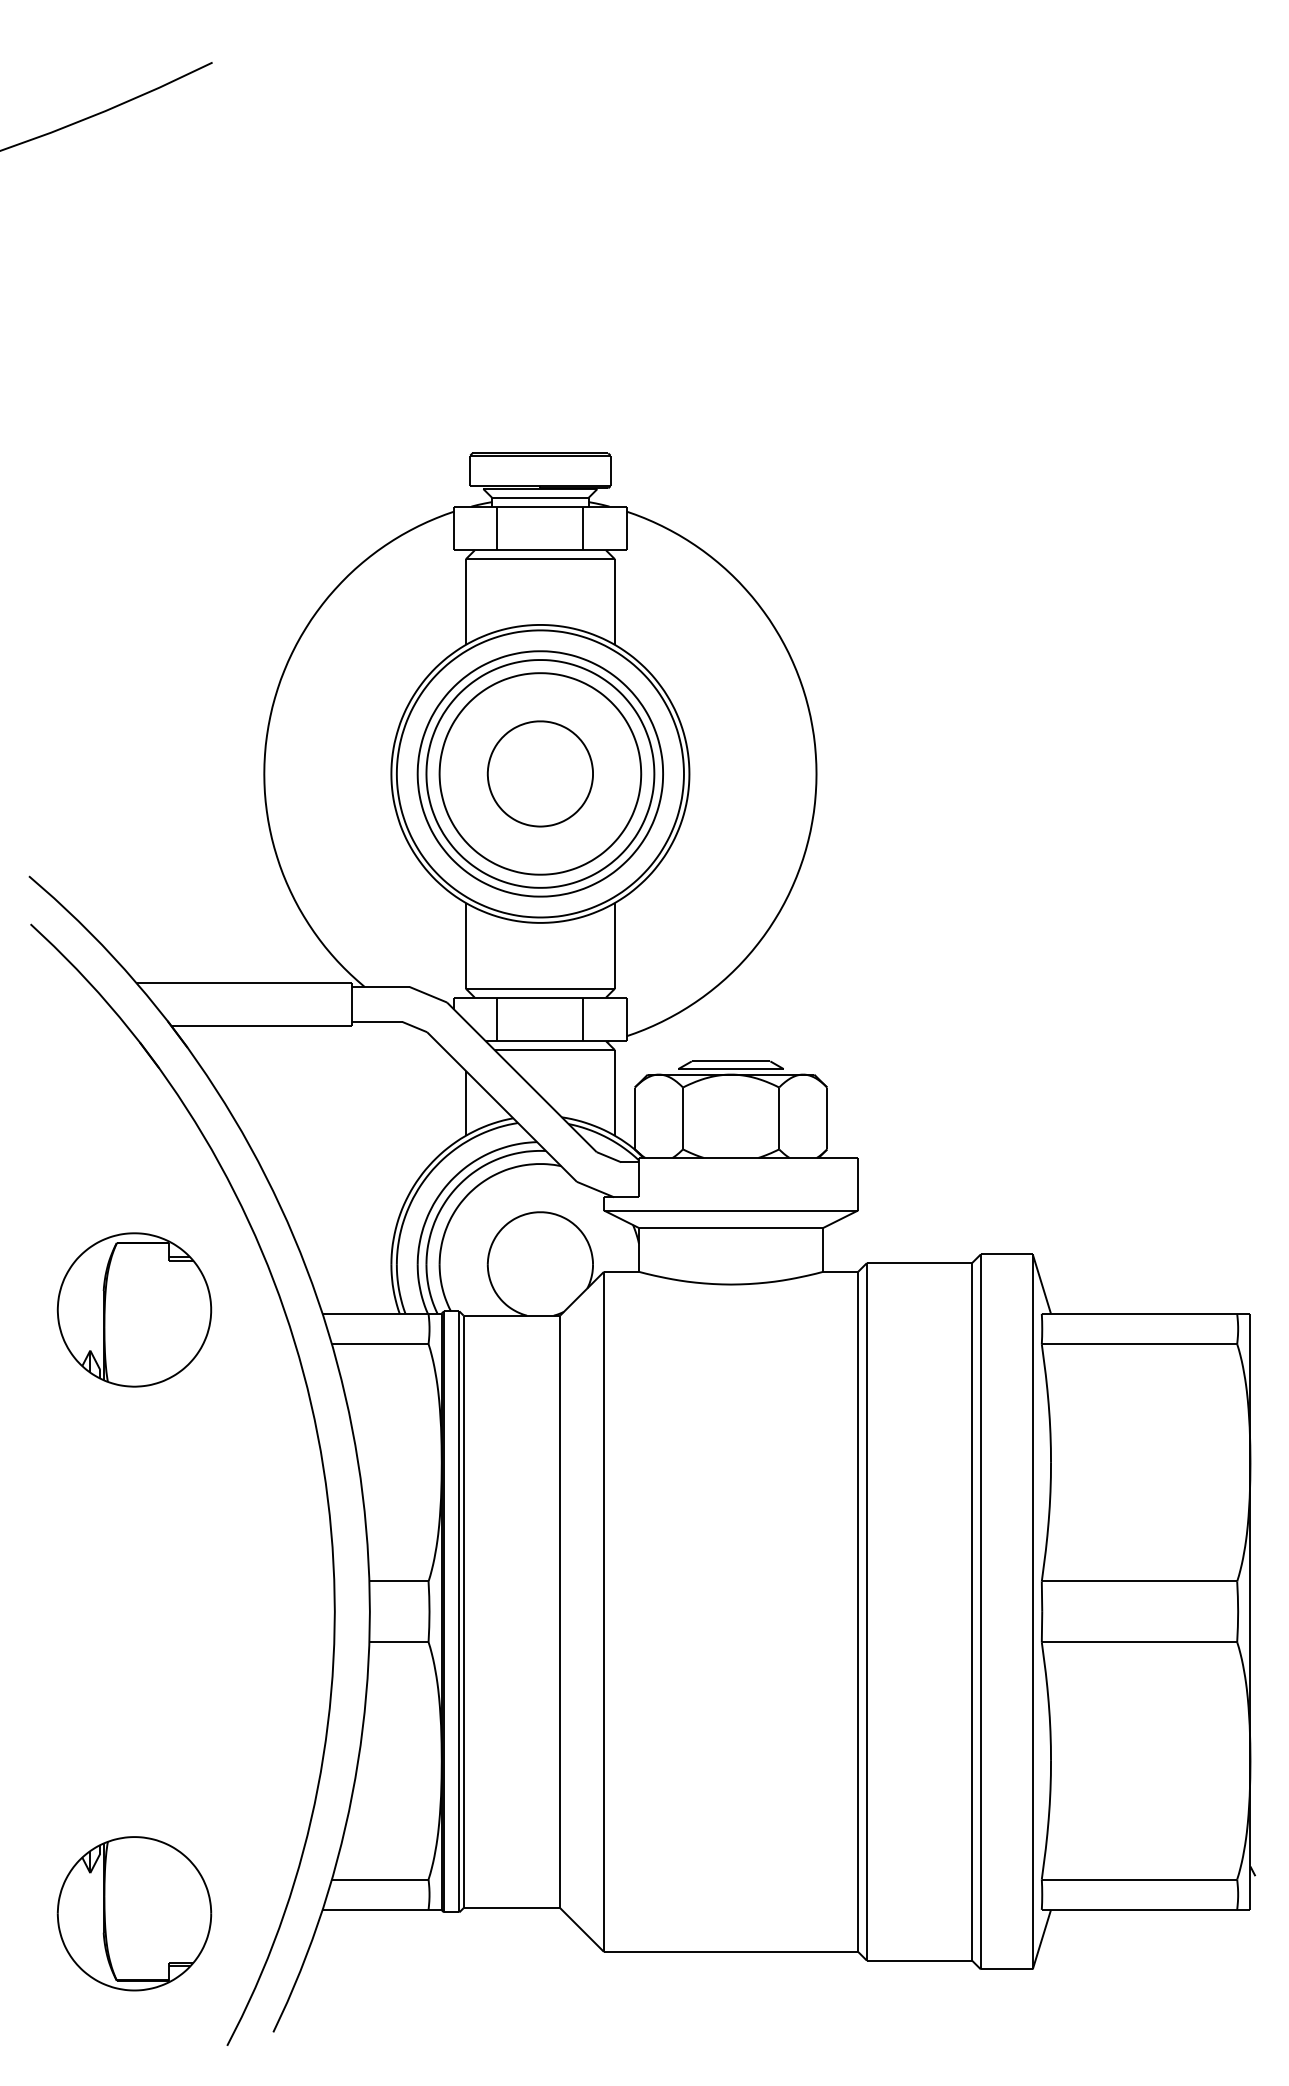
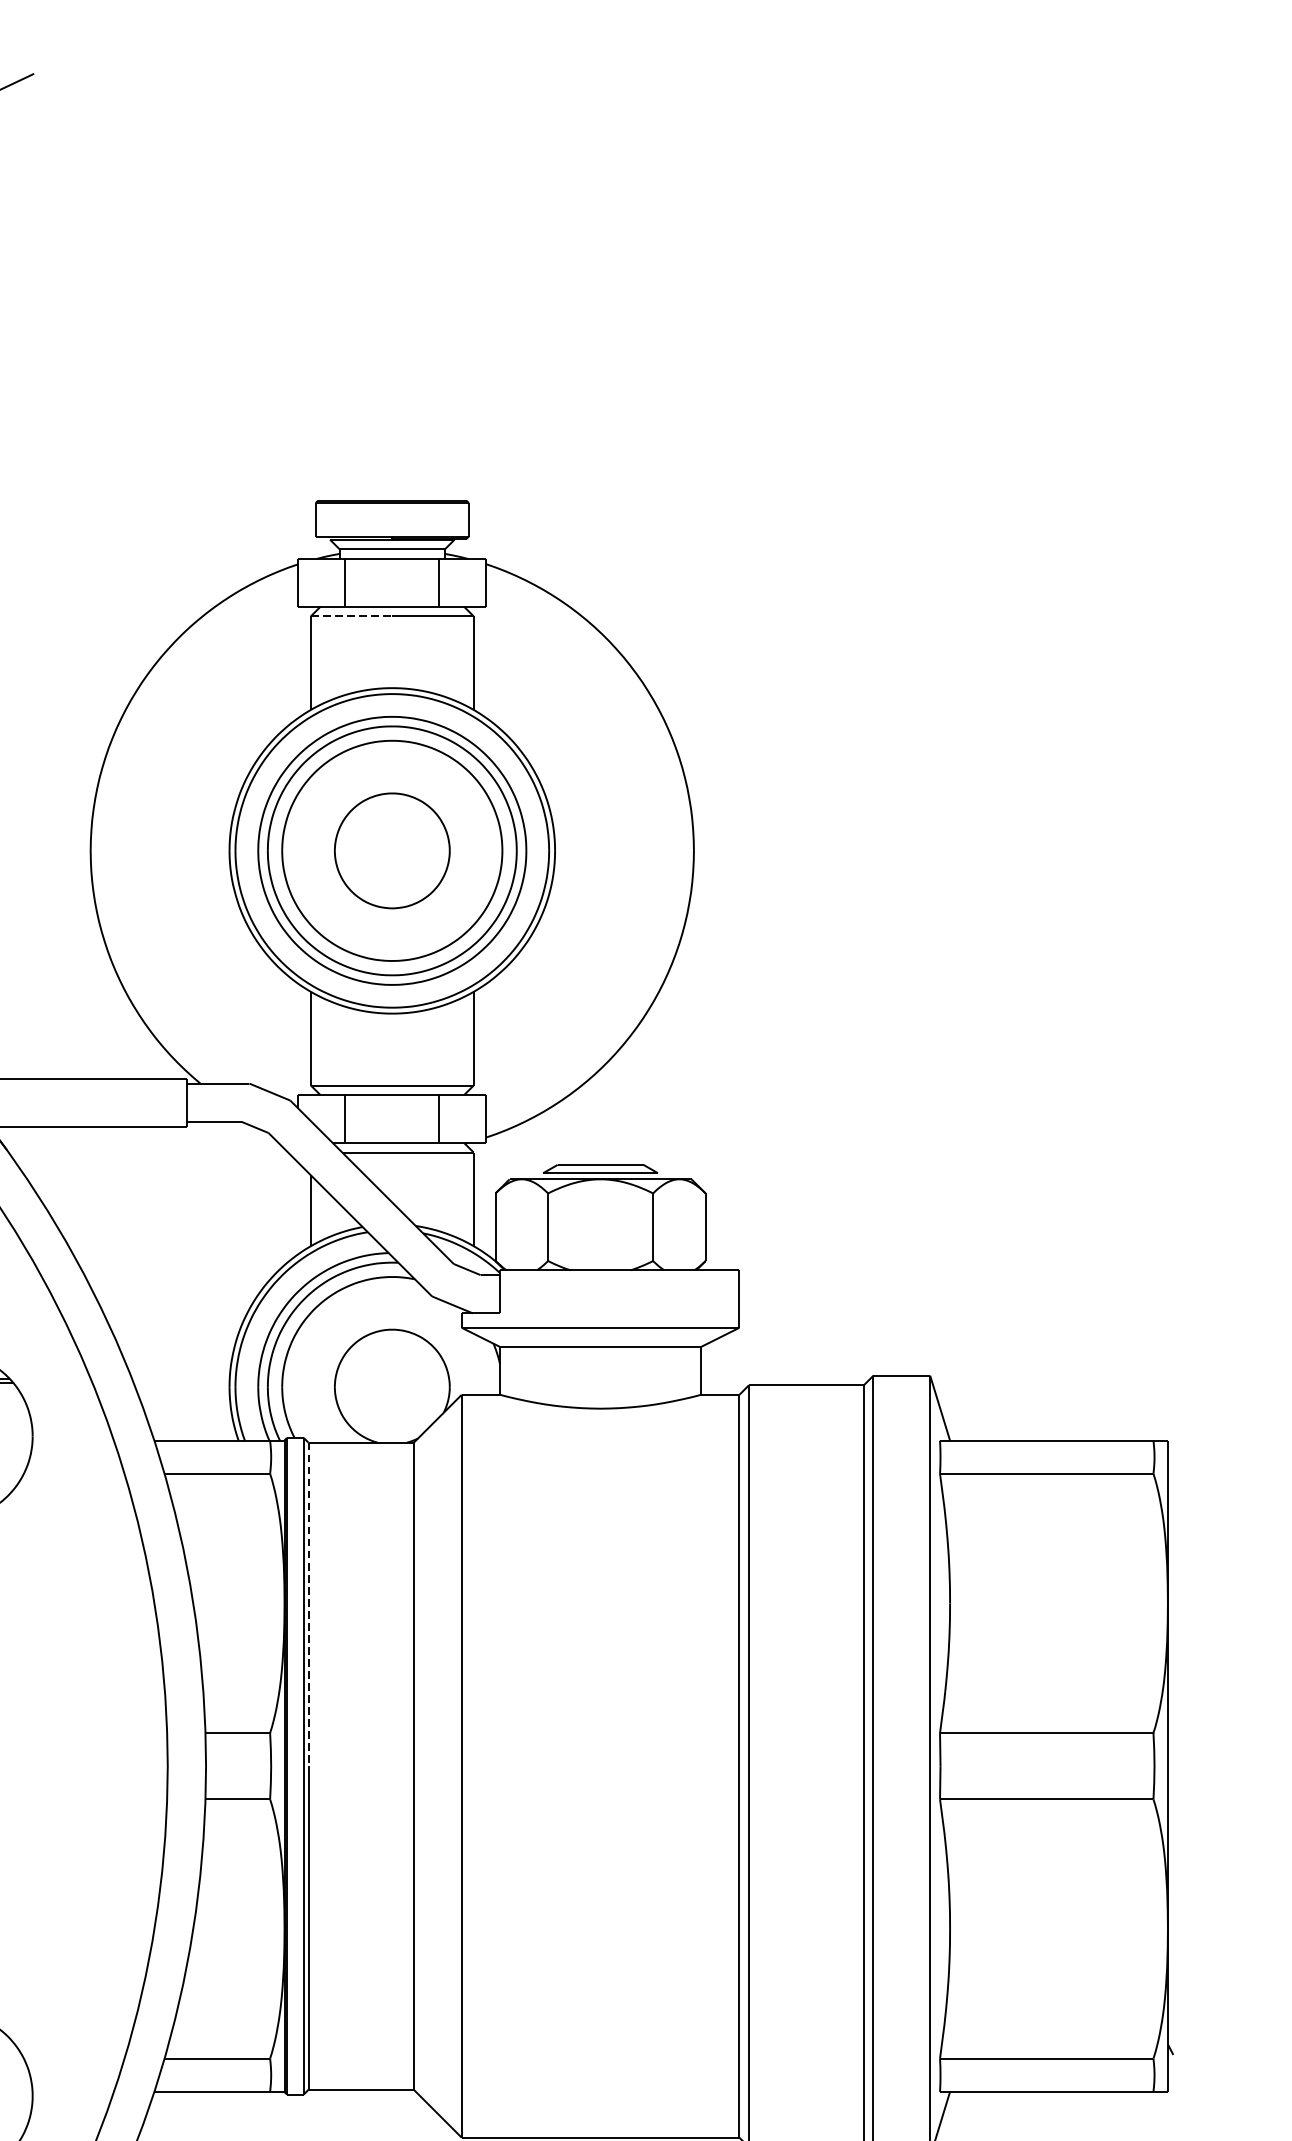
line: (503, 559) -> (351, 616), solid -> dashed
line: (463, 1464) -> (308, 1605), solid -> dashed

